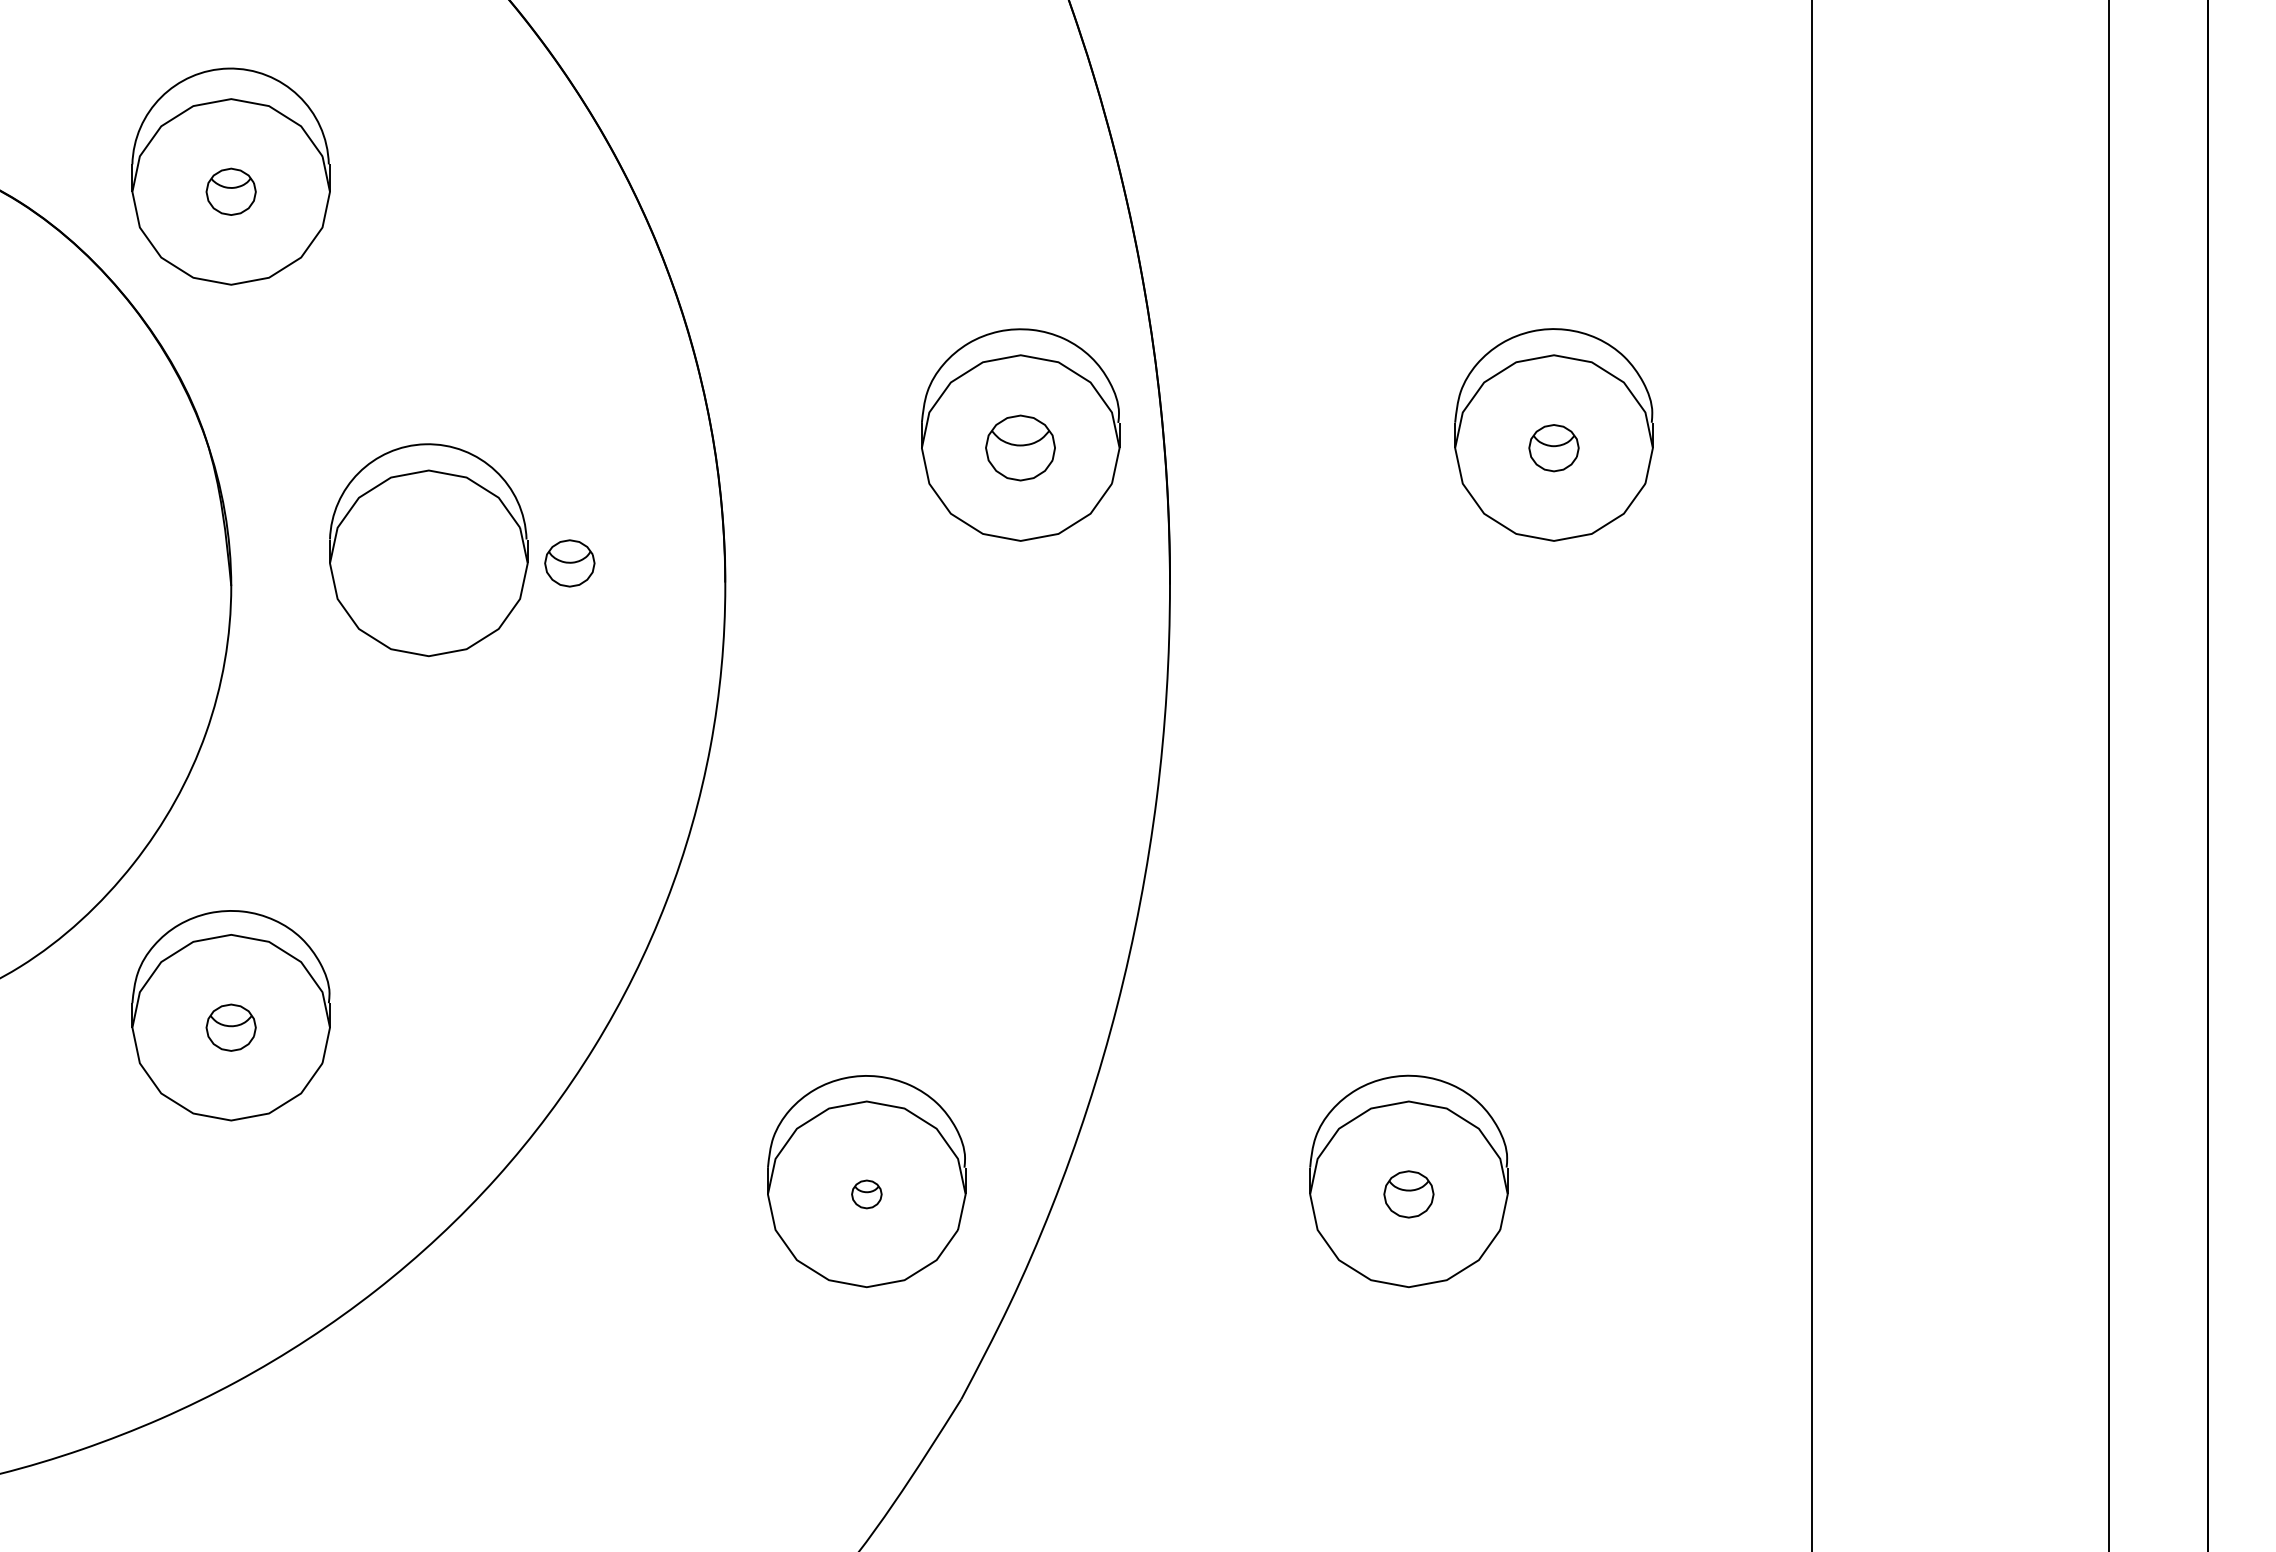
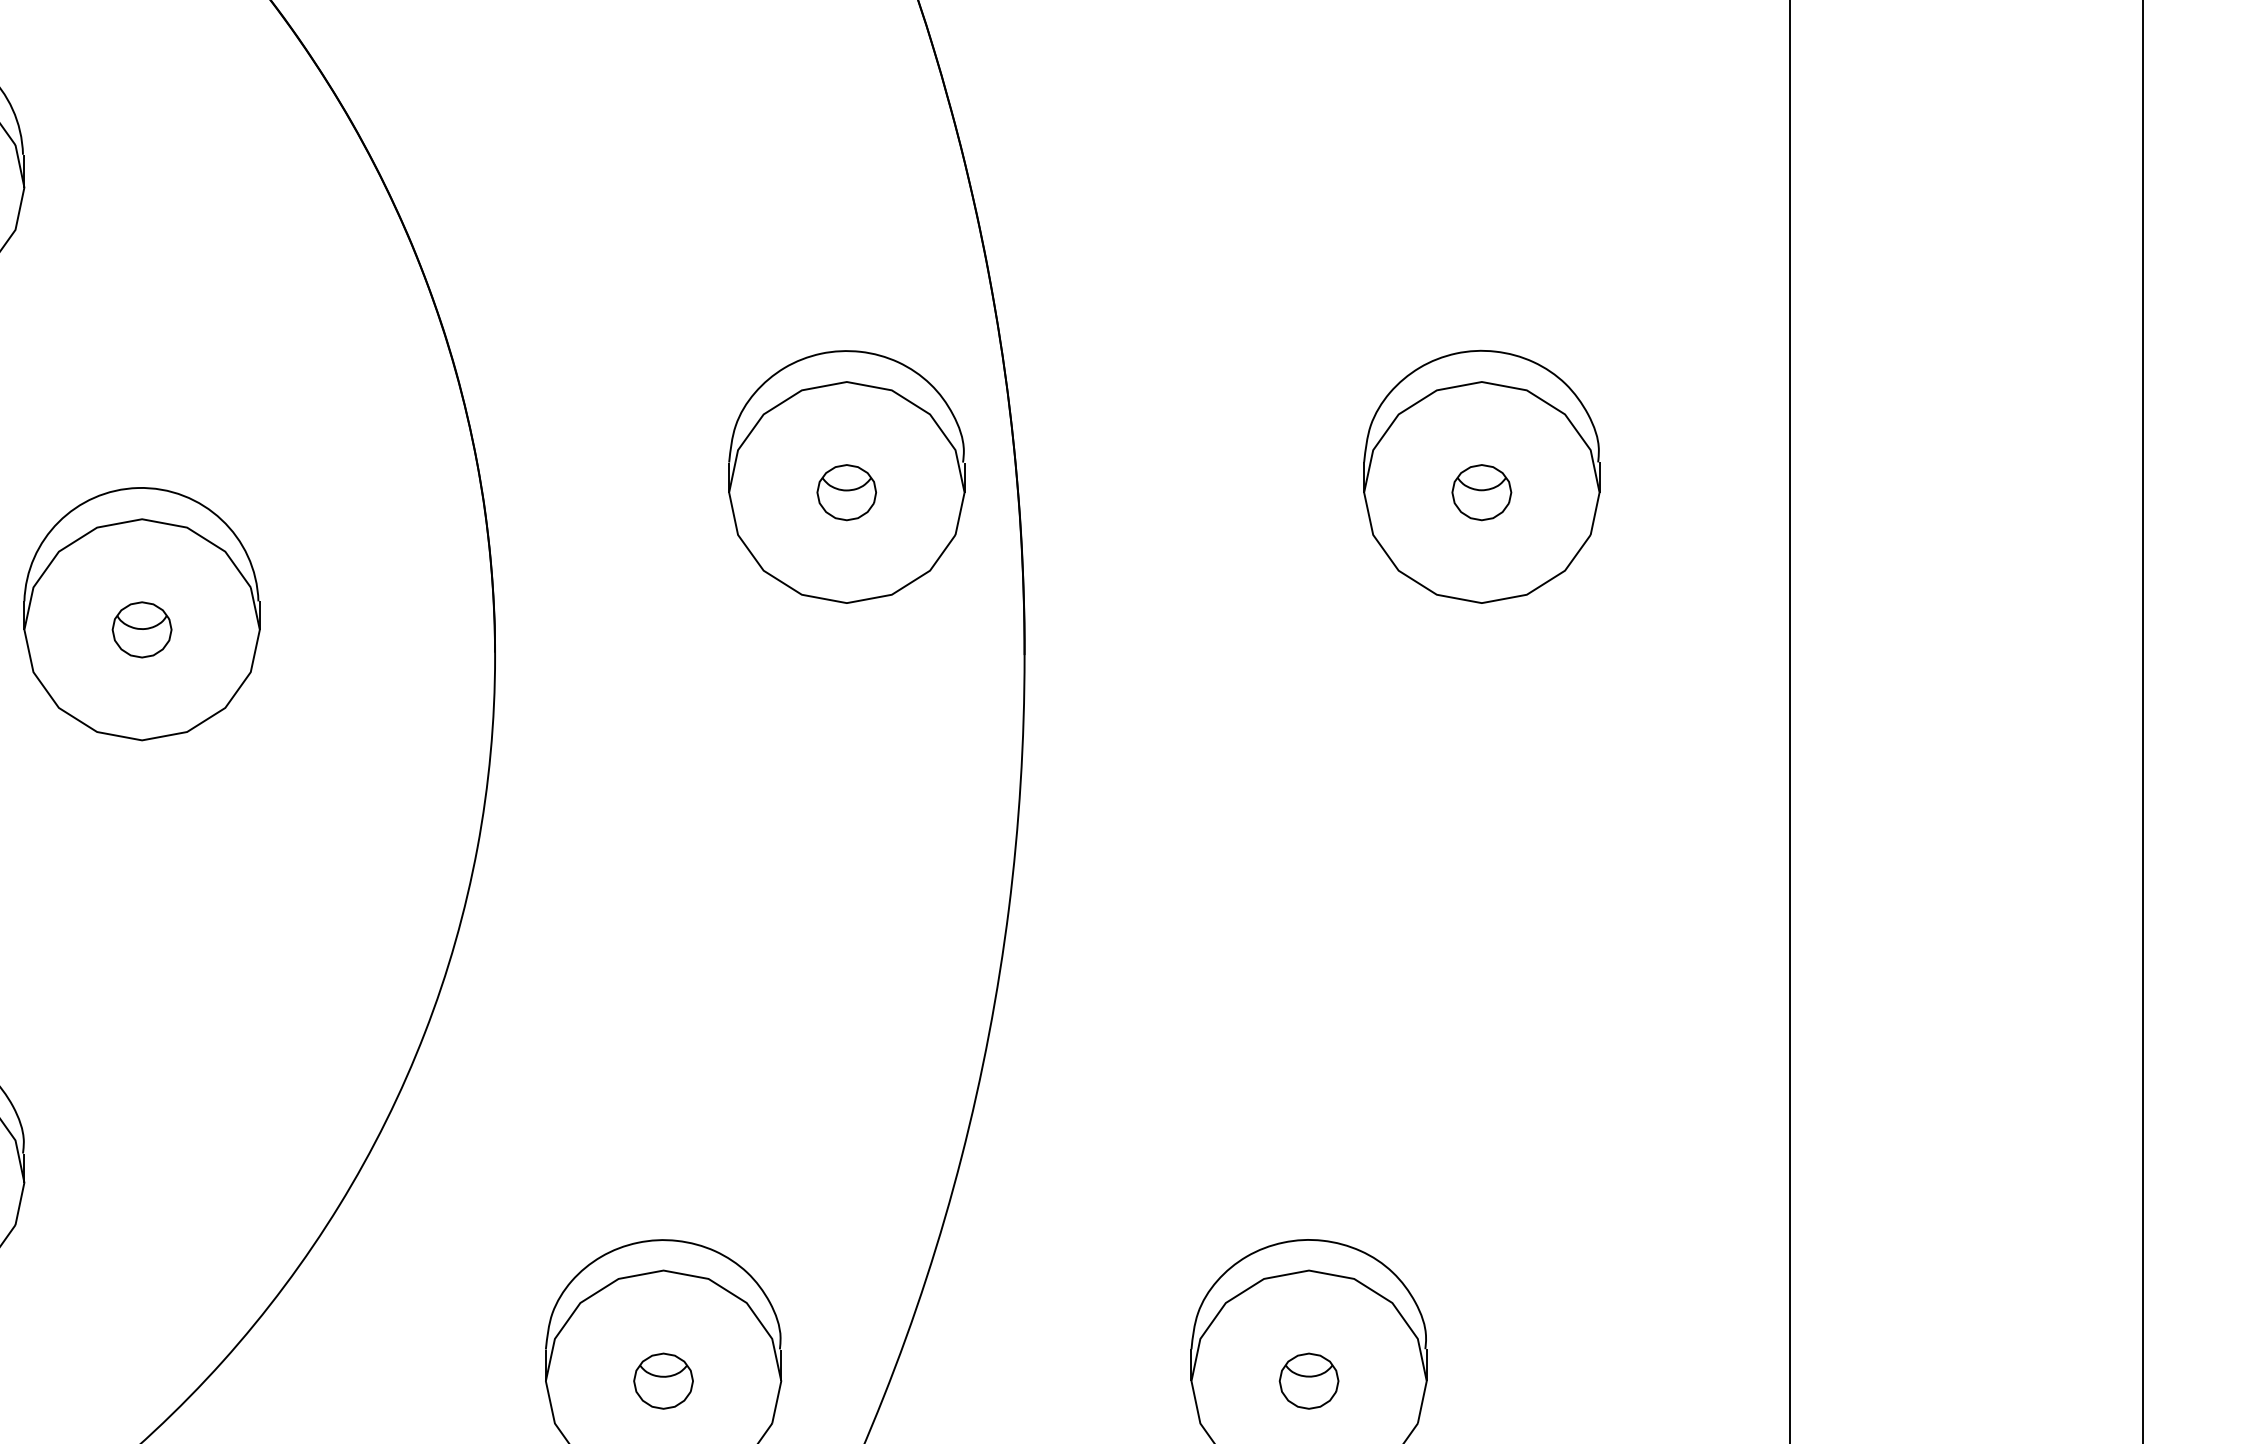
part: (1020, 448) -> (846, 493), size x0.71
part: (569, 563) -> (141, 629), moved
part: (866, 1194) -> (663, 1381), size x1.67

